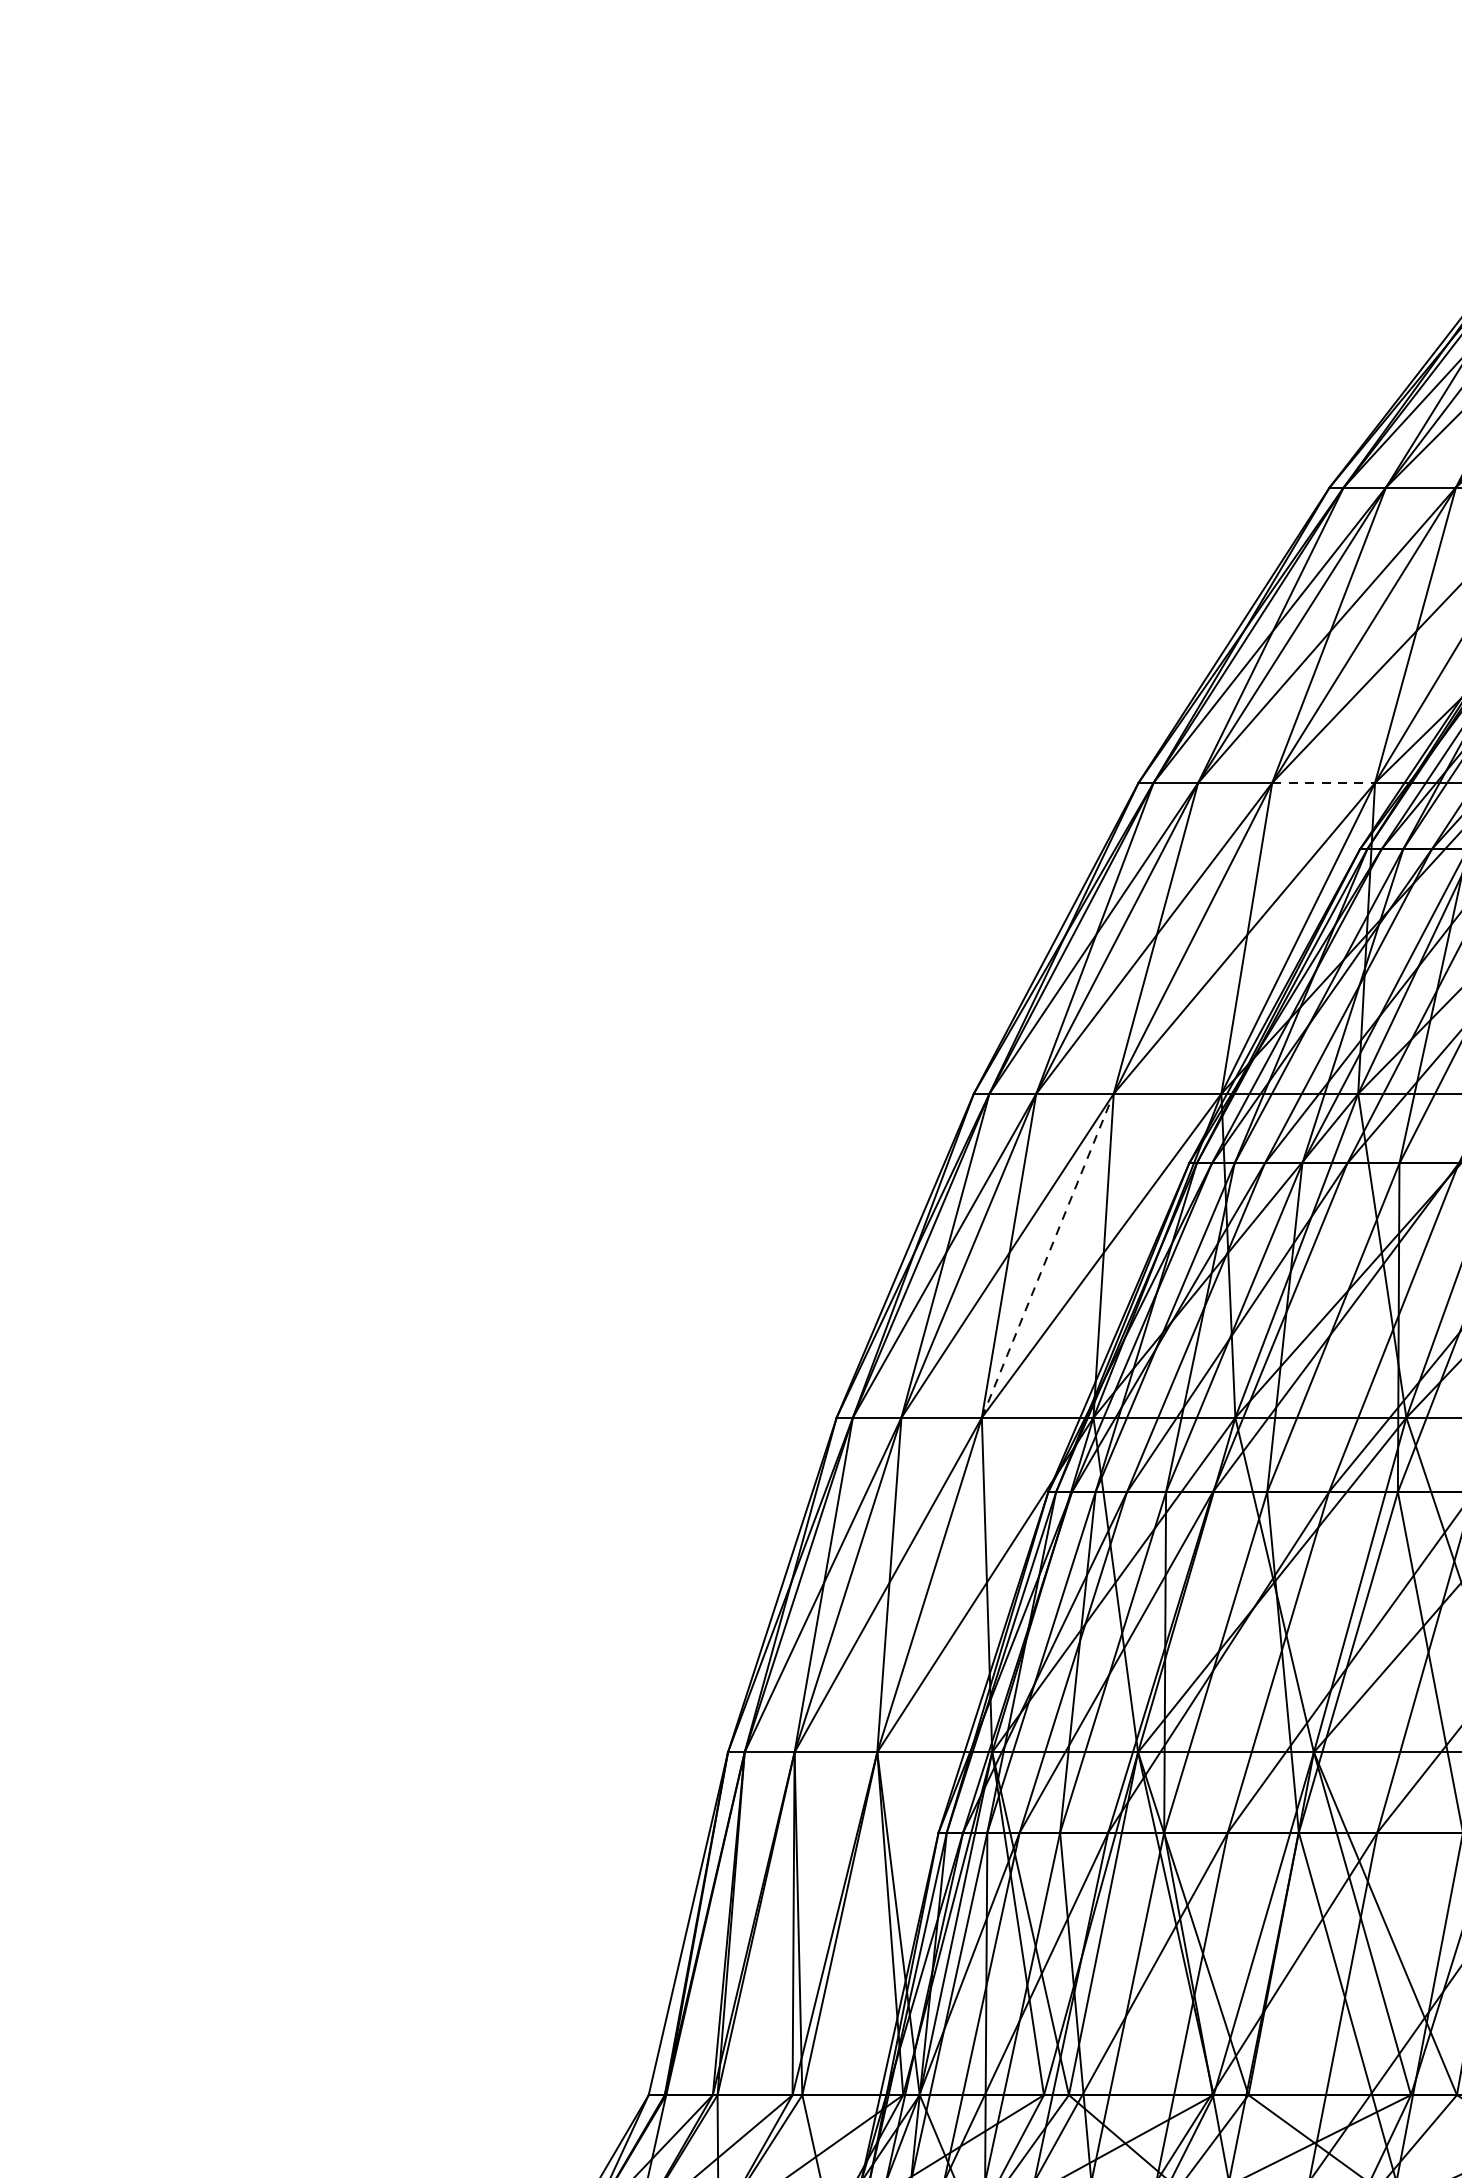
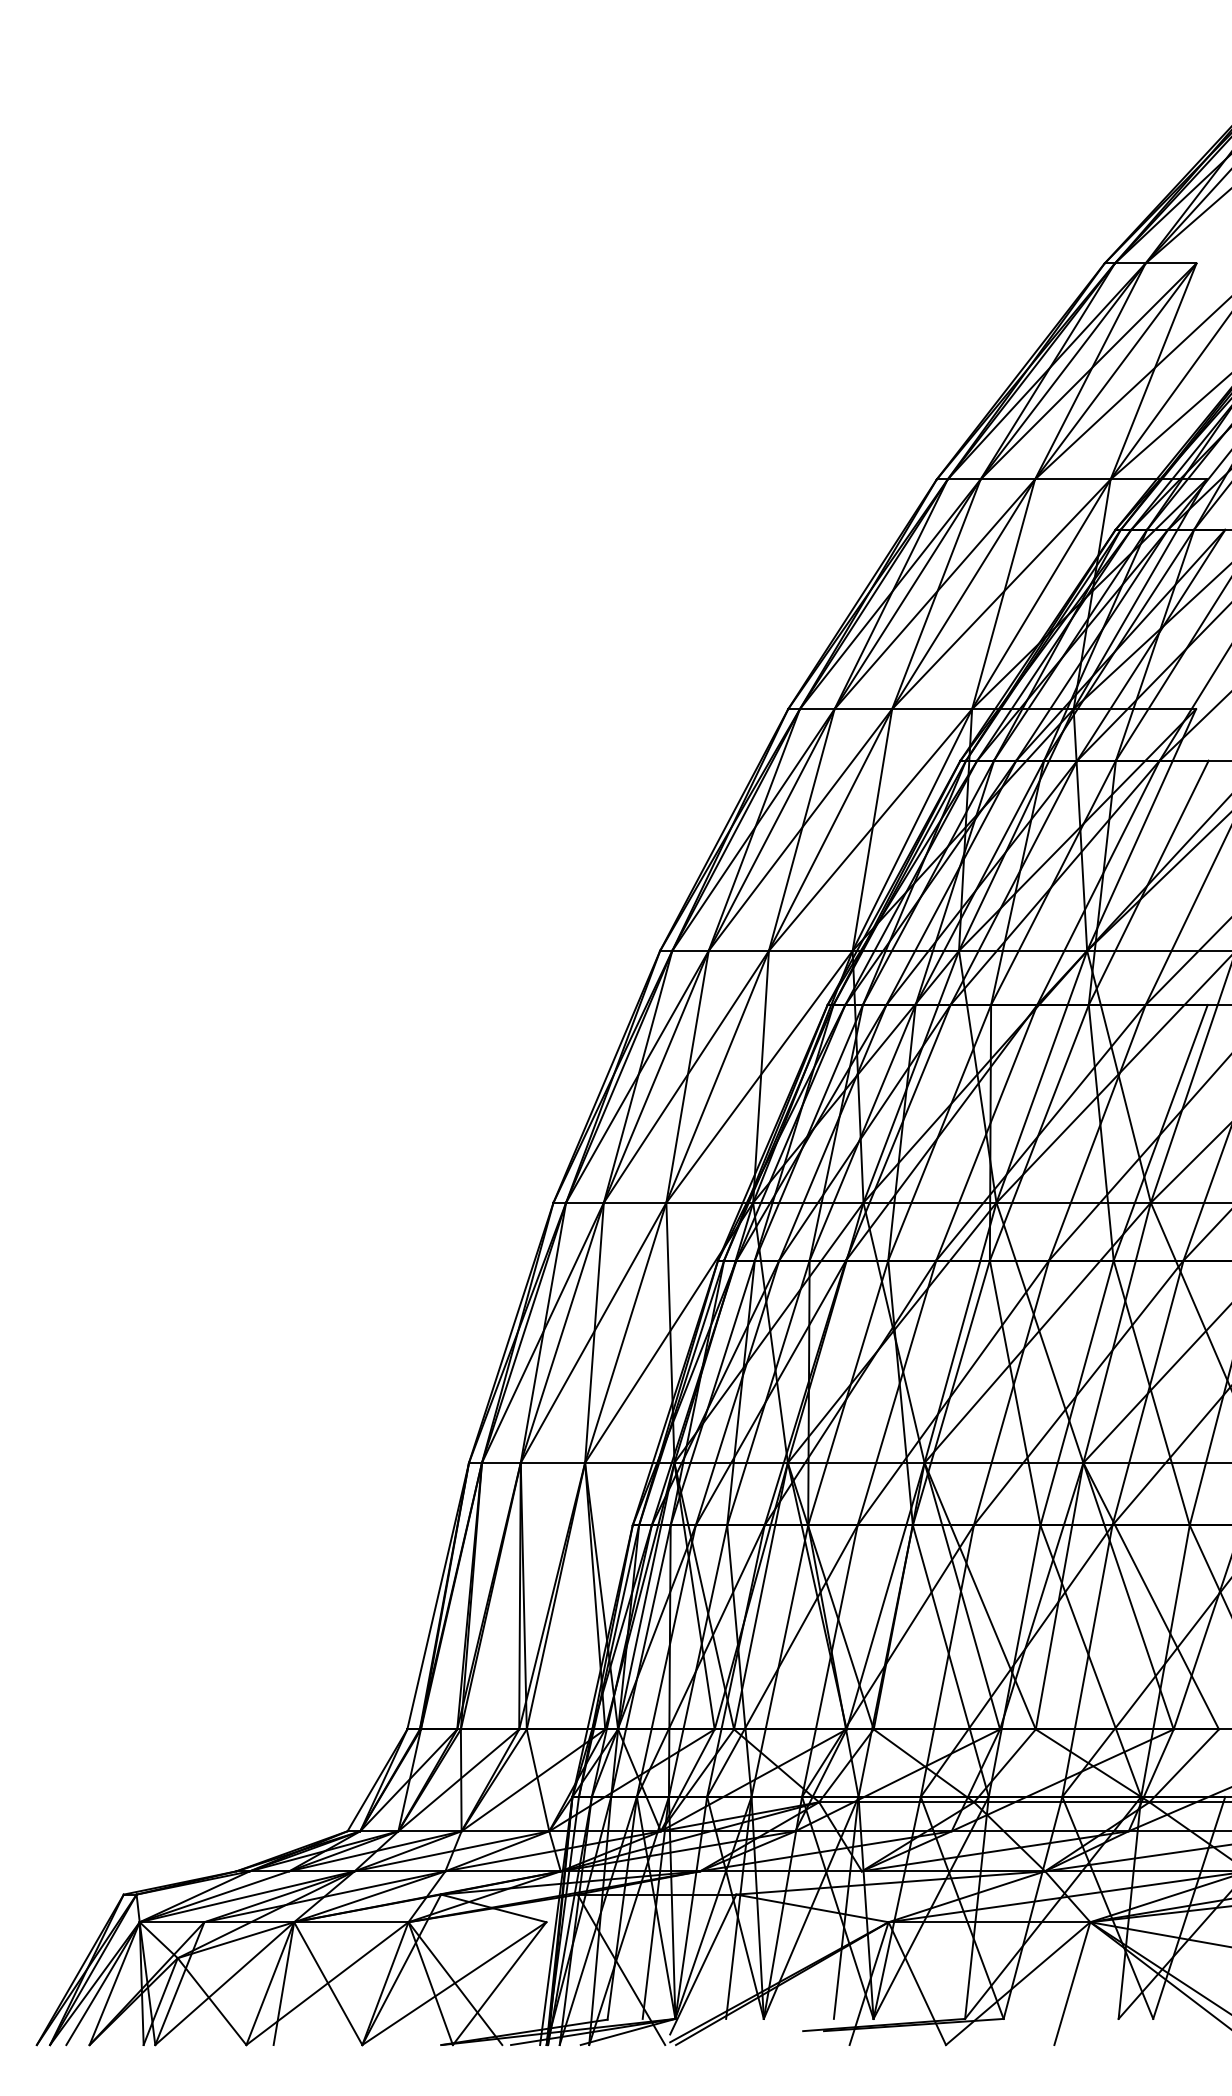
line: (1324, 783) -> (932, 709), dashed -> solid
line: (1047, 1255) -> (717, 1076), dashed -> solid

